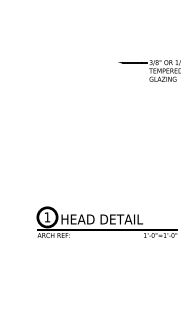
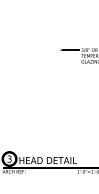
text: (47, 217) -> (9, 159), 1 -> 3

